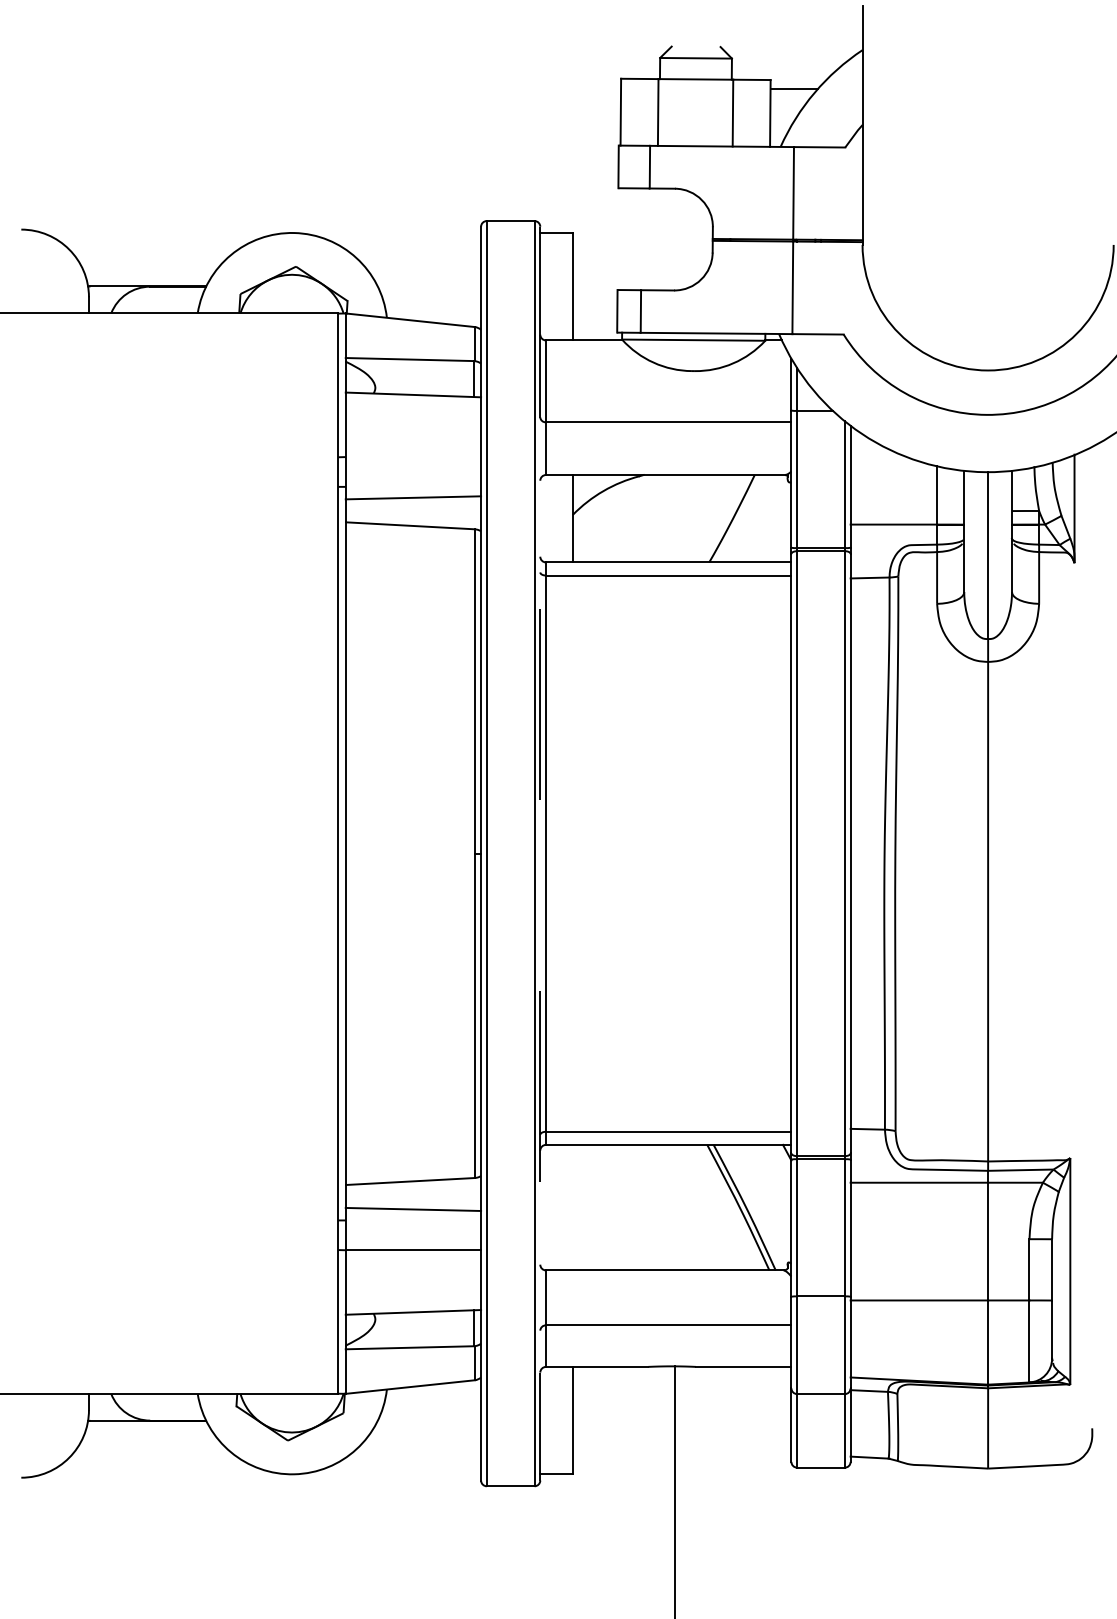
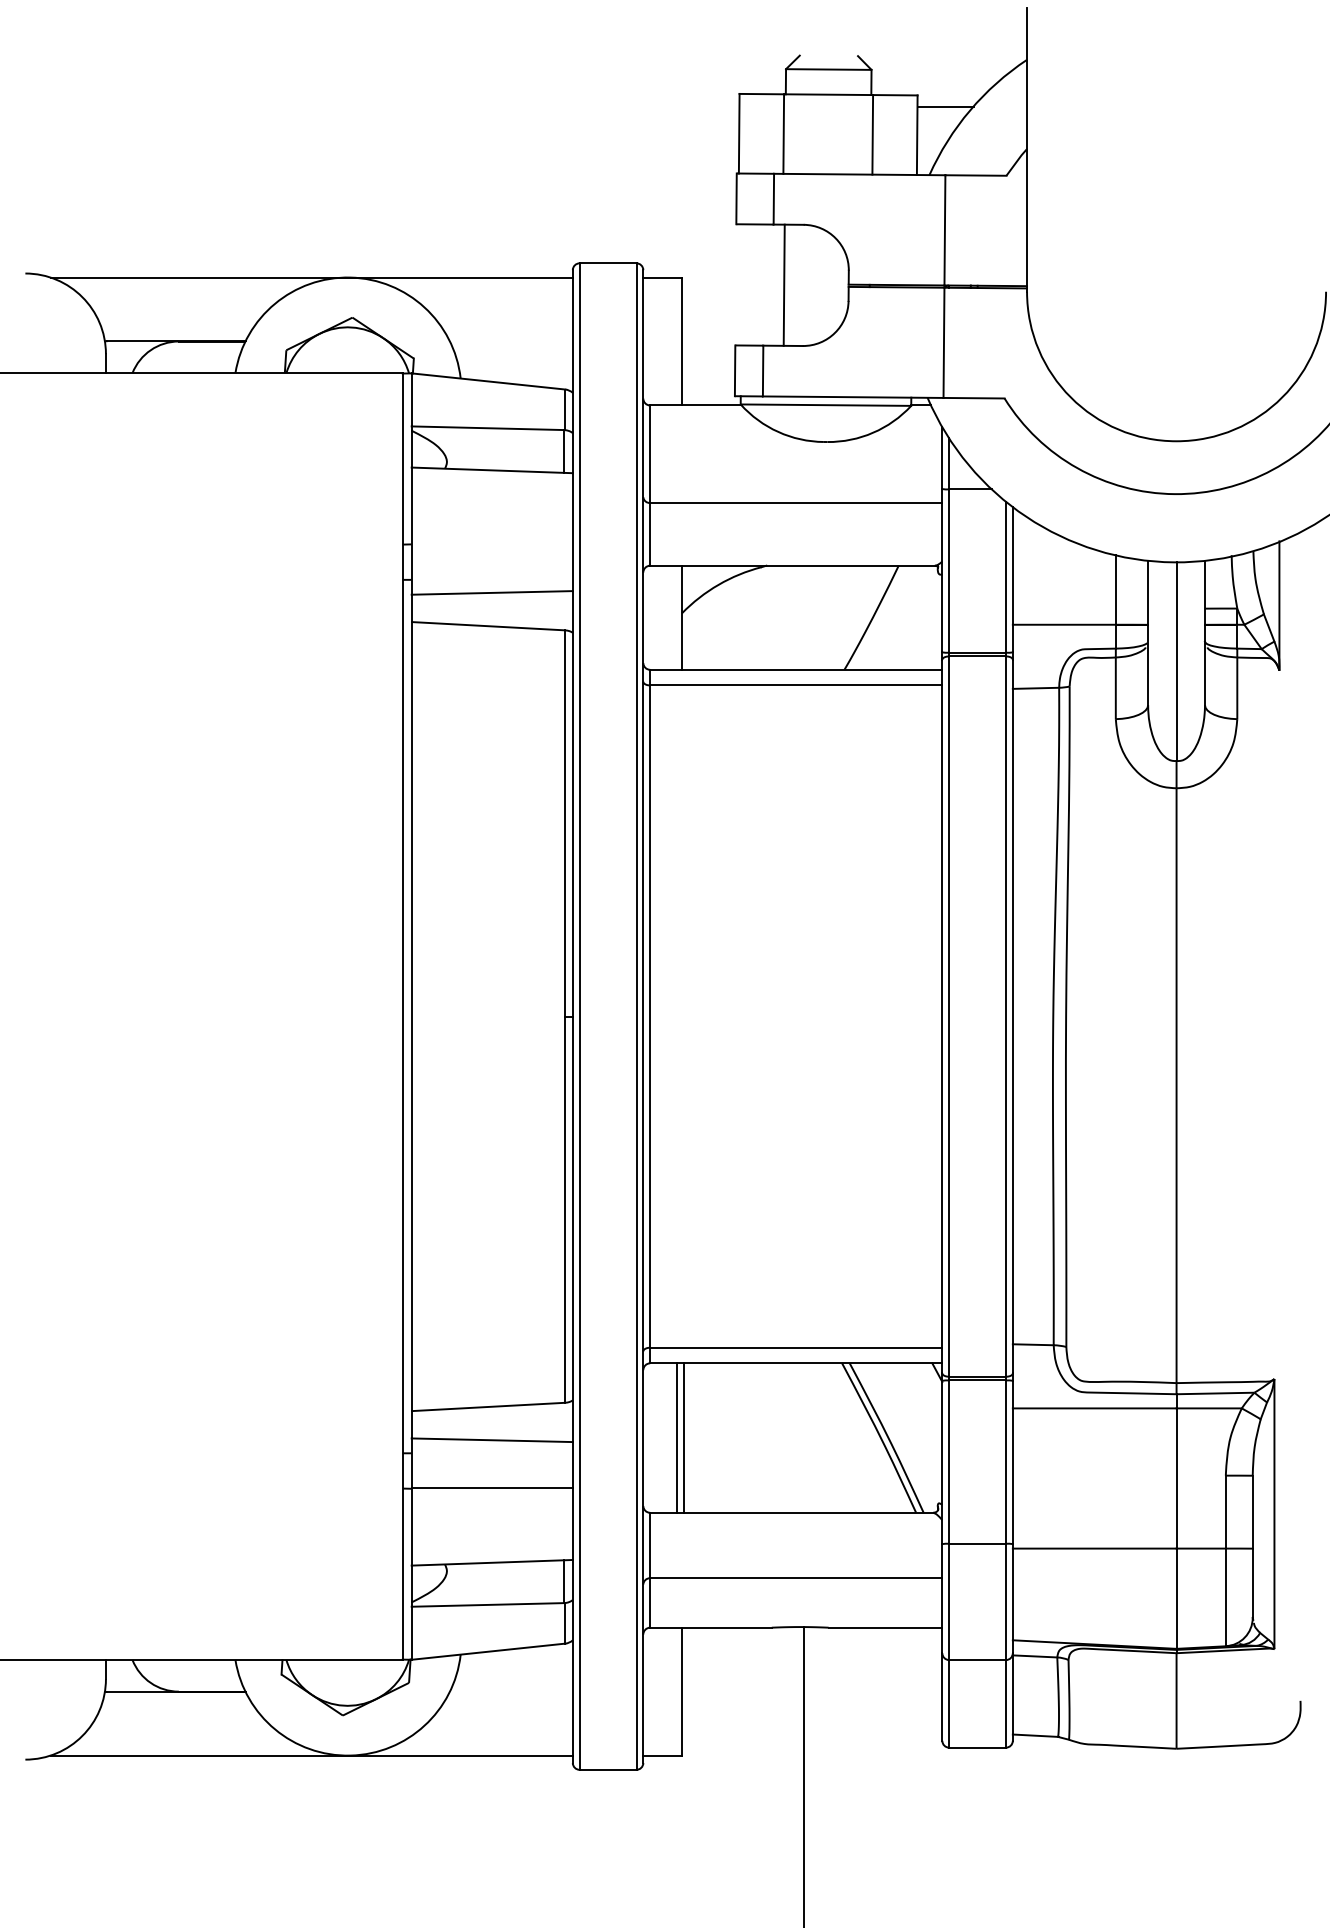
line: (261, 232) -> (311, 276), added
line: (658, 239) -> (784, 285), added
line: (540, 853) -> (643, 1016), dashed -> solid
line: (568, 1207) -> (676, 1437), added
line: (574, 1207) -> (684, 1437), added
line: (261, 1474) -> (311, 1755), added

